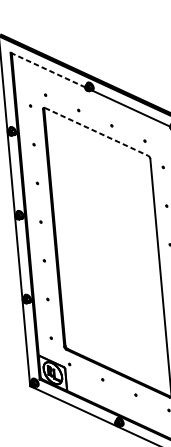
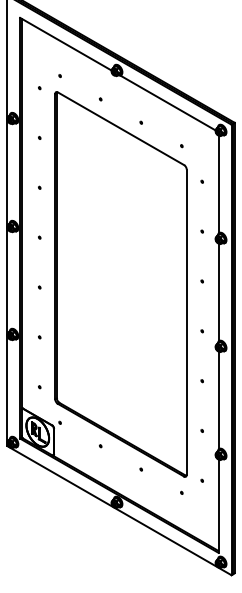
line: (47, 70) -> (65, 44), dashed -> solid
line: (96, 131) -> (121, 128), dashed -> solid

